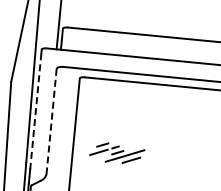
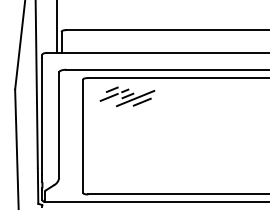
line: (35, 112) -> (42, 117), dashed -> solid
line: (51, 121) -> (59, 125), dashed -> solid
part: (117, 153) -> (127, 96), moved

